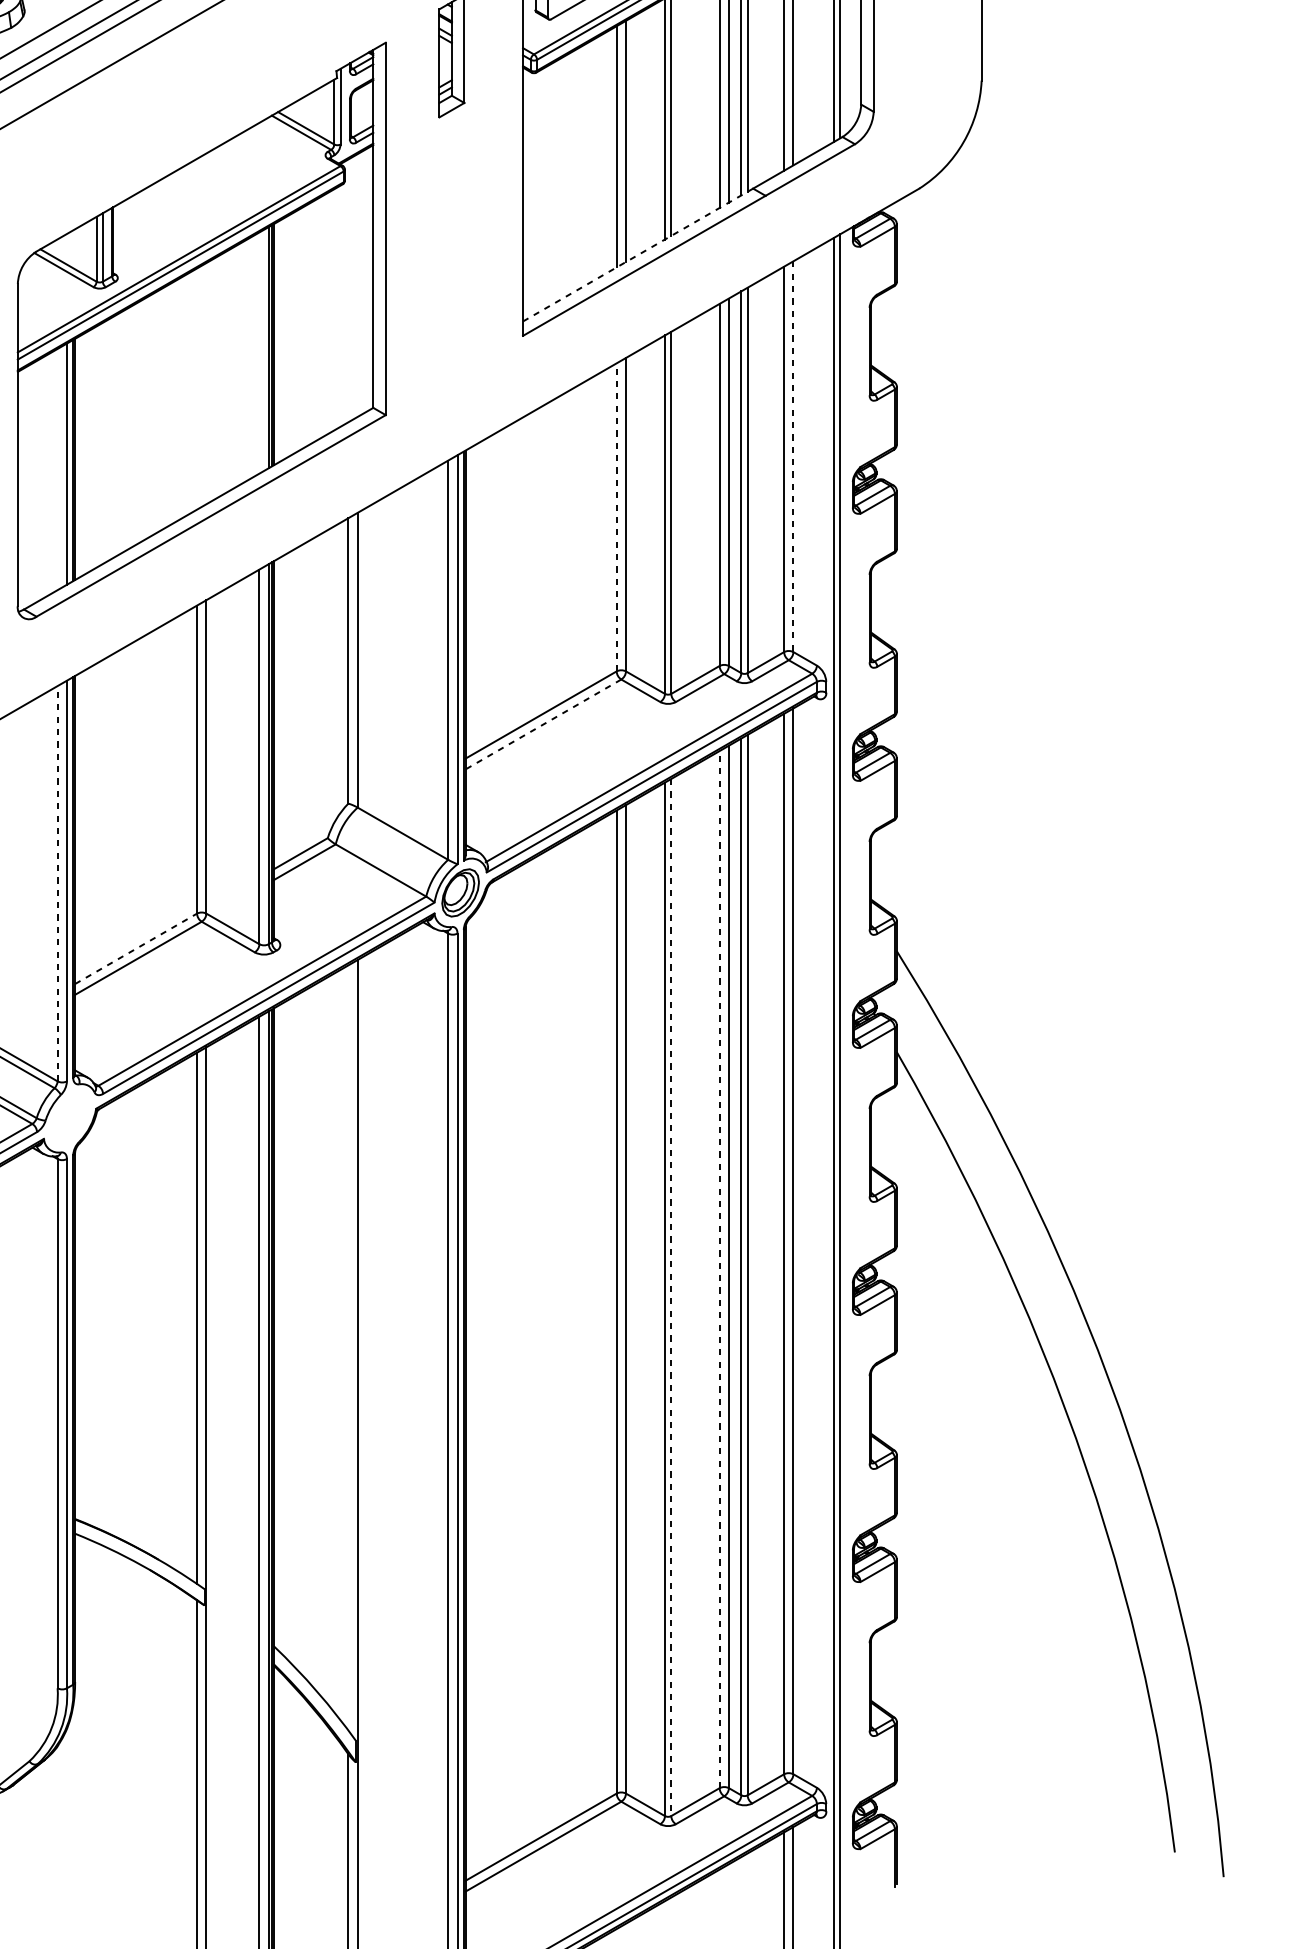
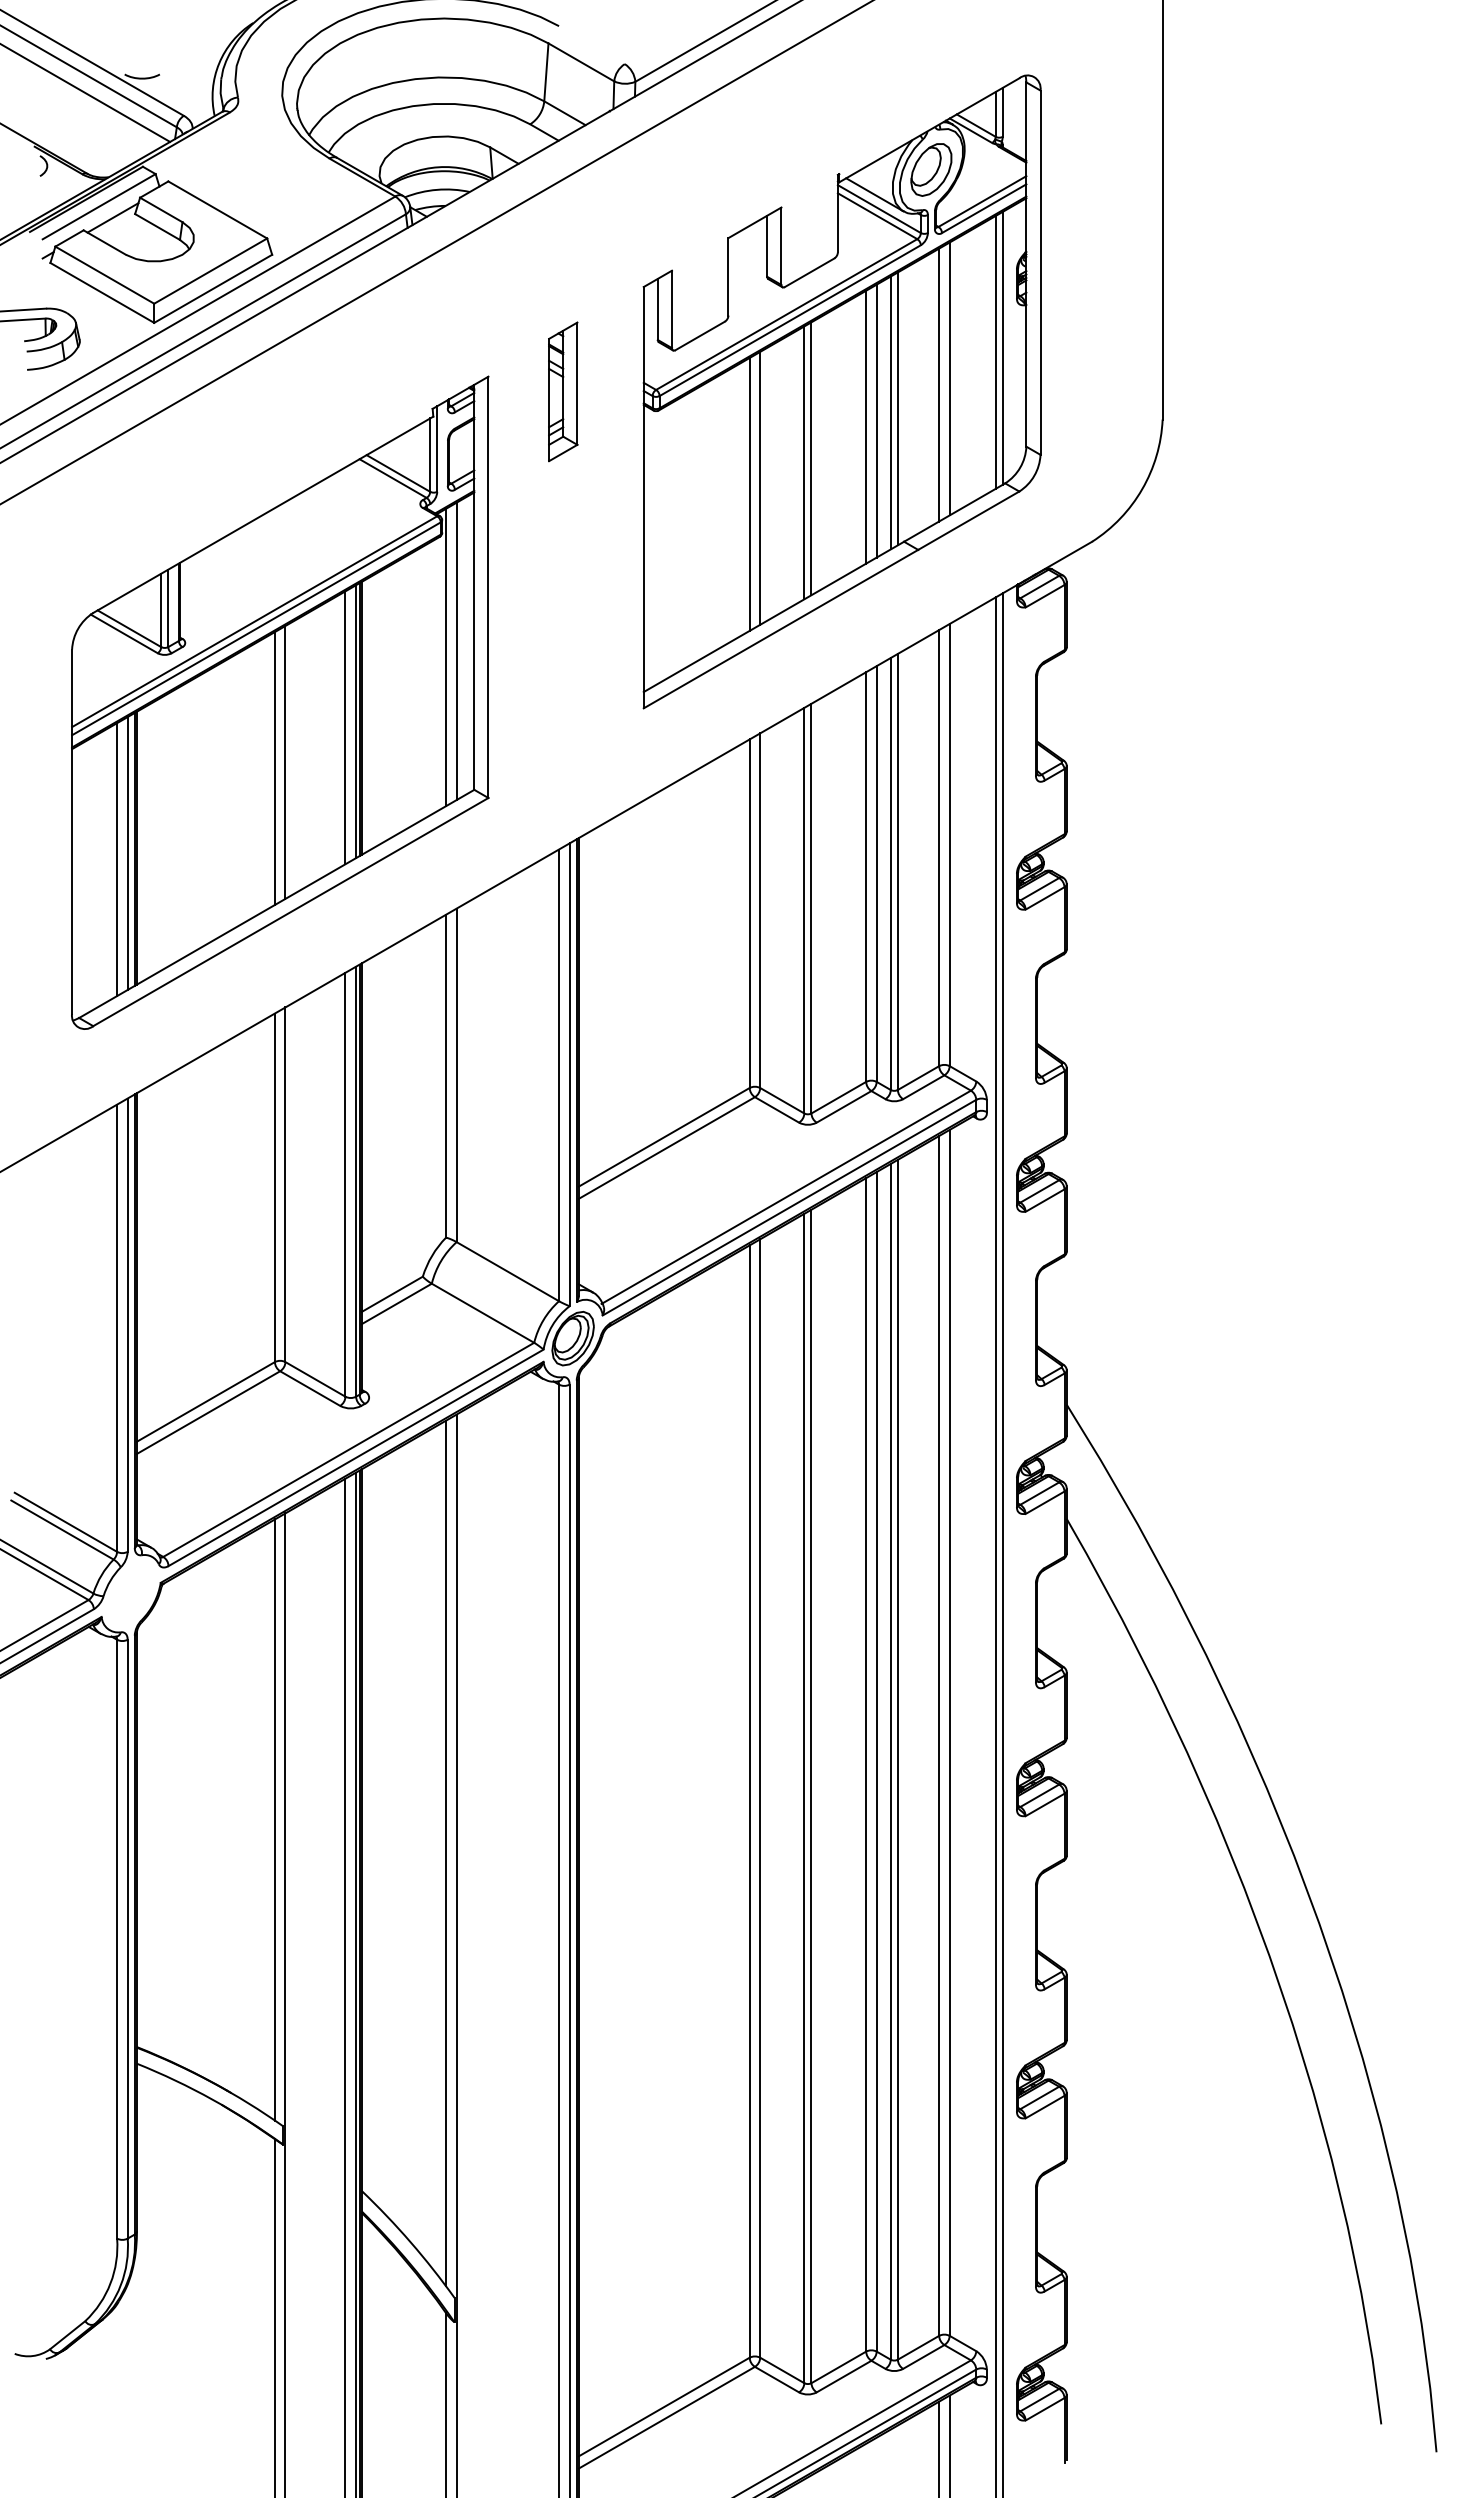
line: (638, 254) -> (774, 616), dashed -> solid
line: (357, 285) -> (456, 651), added
line: (348, 290) -> (446, 657), added
line: (259, 352) -> (345, 727), added
line: (206, 382) -> (285, 761), added
line: (196, 389) -> (274, 768), added
line: (793, 457) -> (949, 845), dashed -> solid
line: (57, 469) -> (117, 859), added
line: (616, 517) -> (749, 913), dashed -> solid
line: (543, 724) -> (666, 1148), dashed -> solid
line: (57, 883) -> (117, 1328), dashed -> solid
line: (135, 948) -> (205, 1401), dashed -> solid
line: (719, 1269) -> (866, 1764), dashed -> solid
line: (671, 1297) -> (811, 1796), dashed -> solid
line: (348, 1347) -> (446, 1853), added

